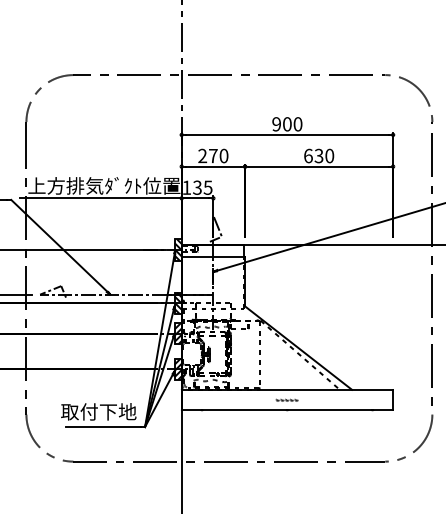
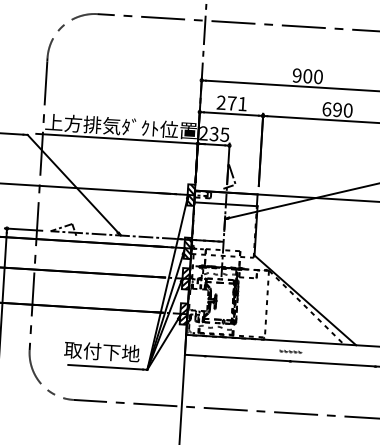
text: (223, 155) -> (242, 103), 270 -> 271
text: (318, 156) -> (336, 110), 630 -> 690
text: (187, 187) -> (204, 133), 135 -> 235

